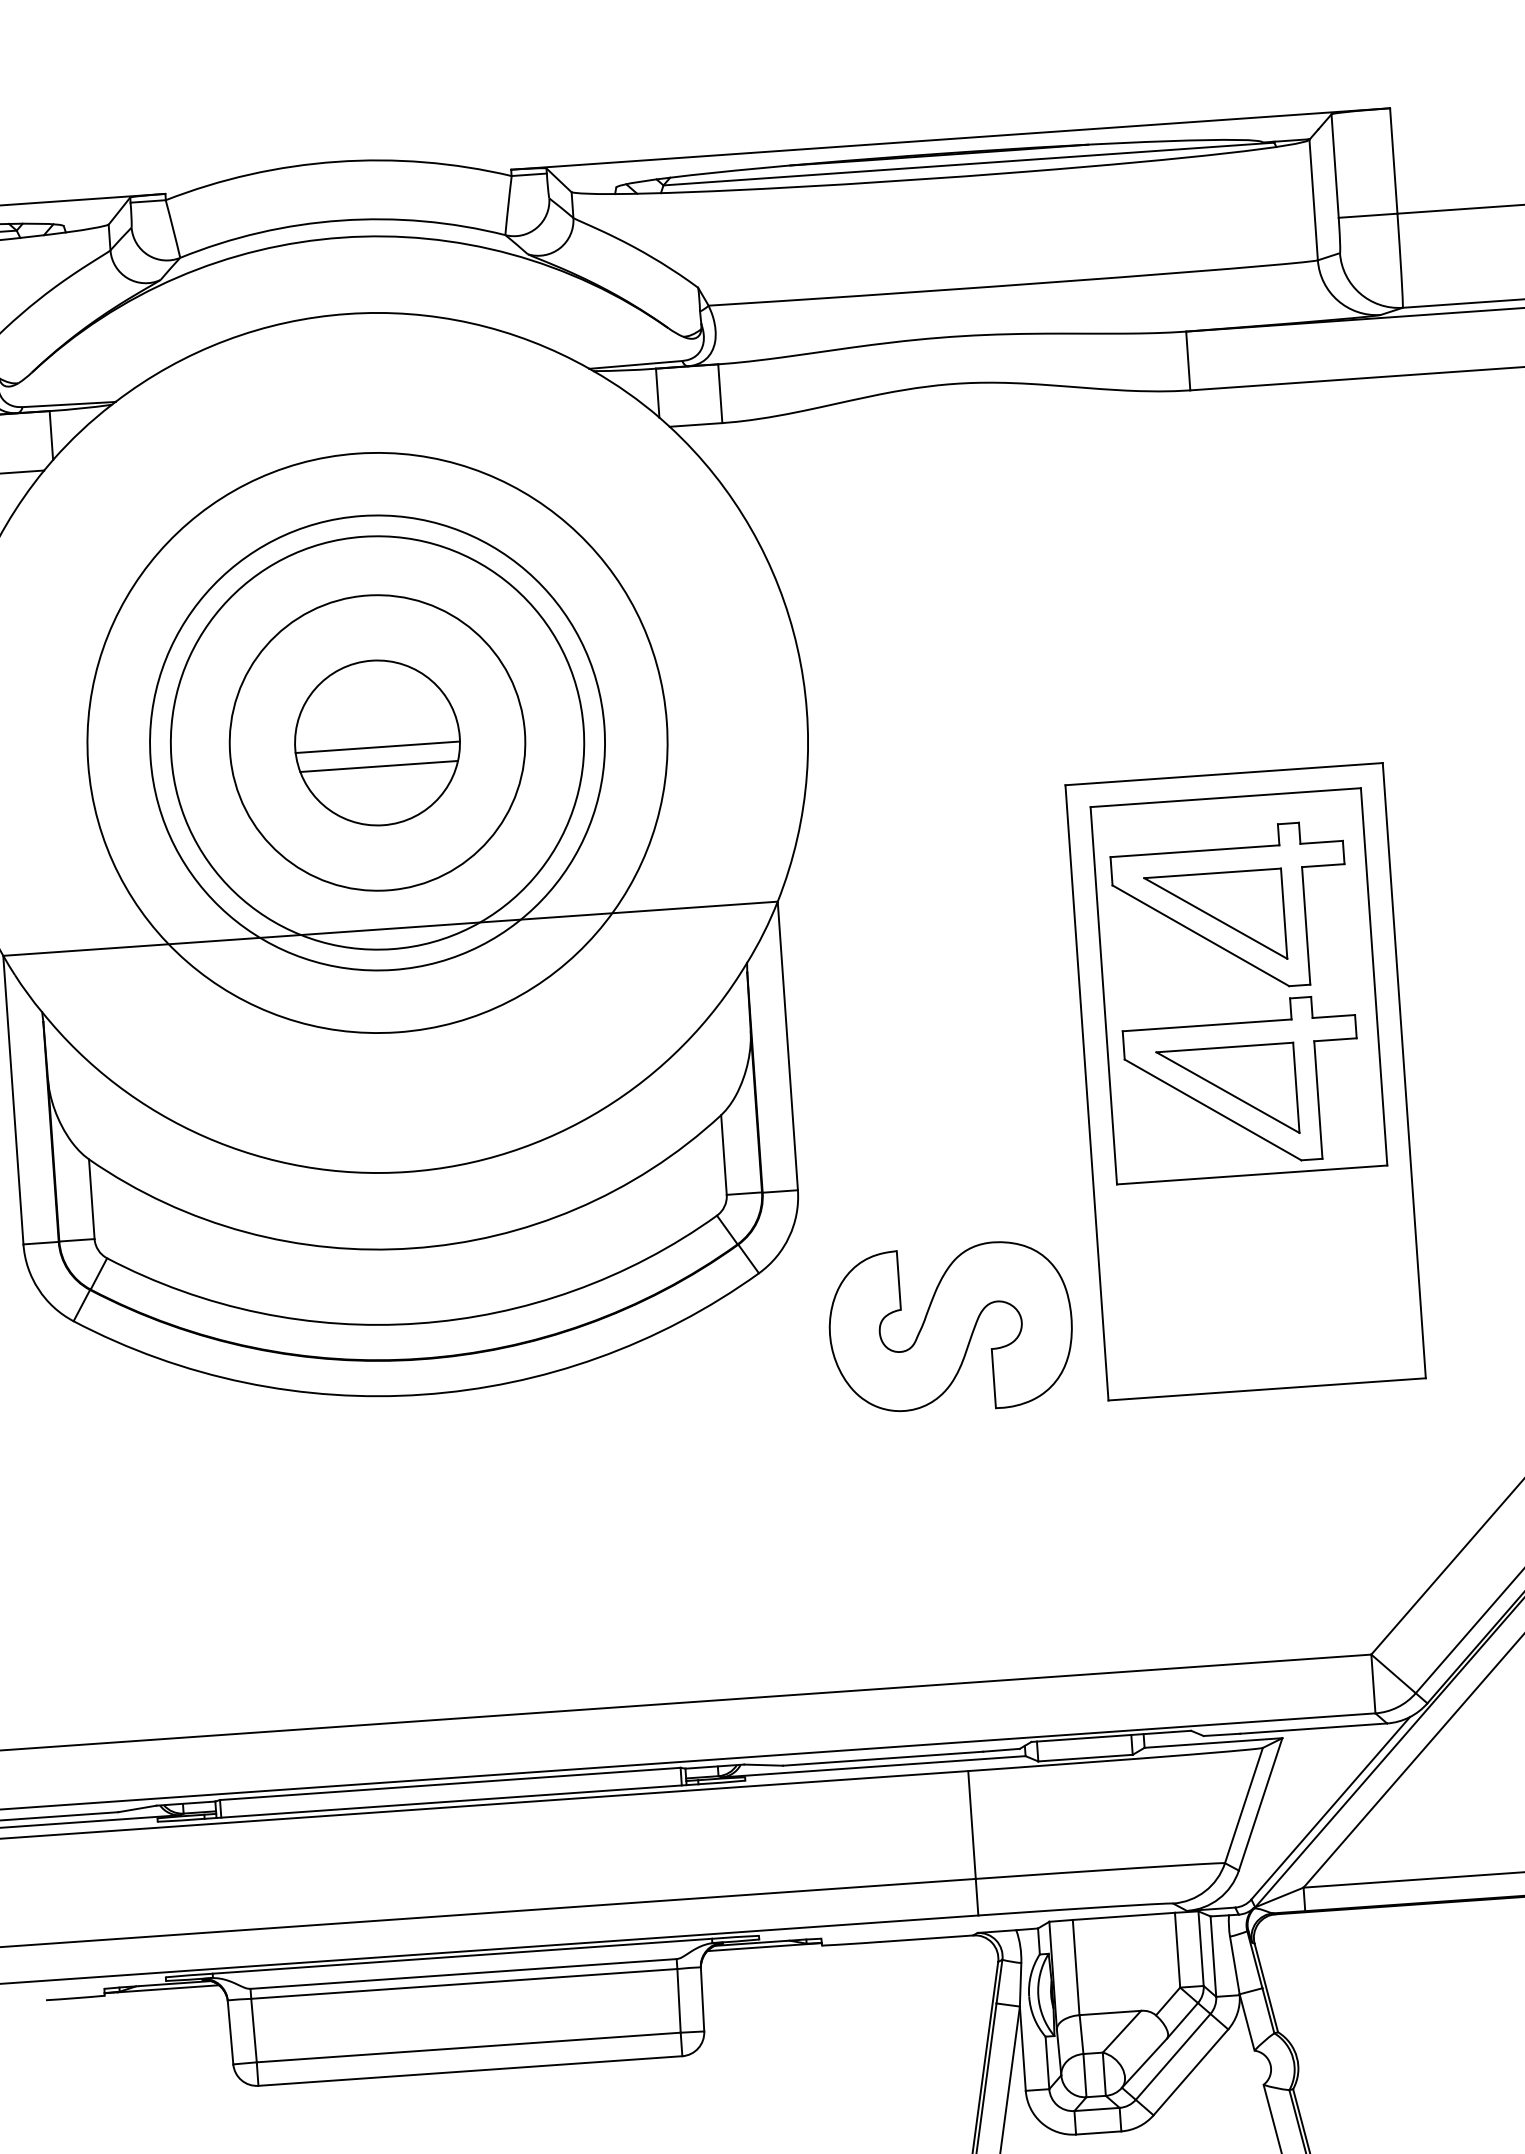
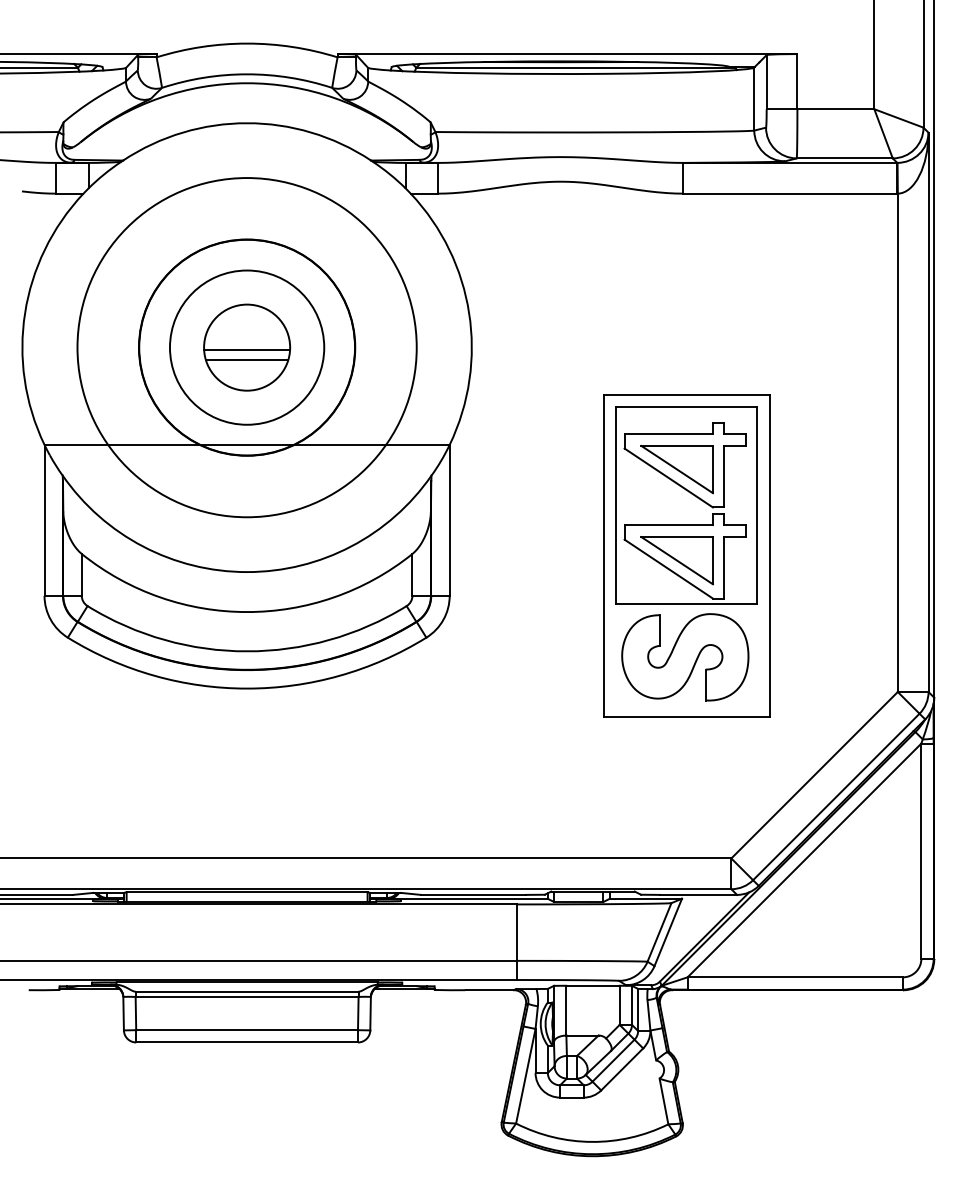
circle: (376, 742) -> (246, 347), size x0.71
circle: (376, 742) -> (246, 347), size x1.43
part: (951, 1328) -> (685, 657), moved

